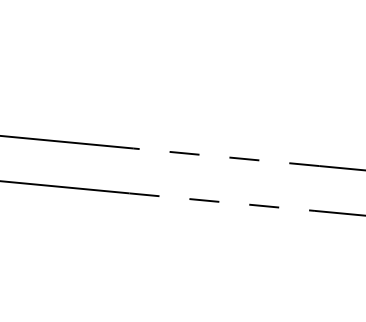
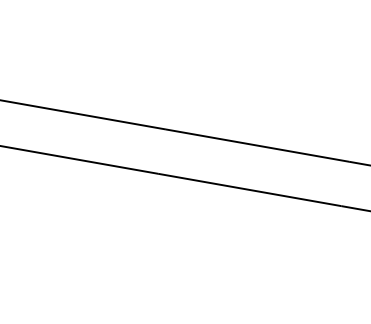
line: (226, 157) -> (257, 145), dashed -> solid
line: (222, 201) -> (249, 189), dashed -> solid

